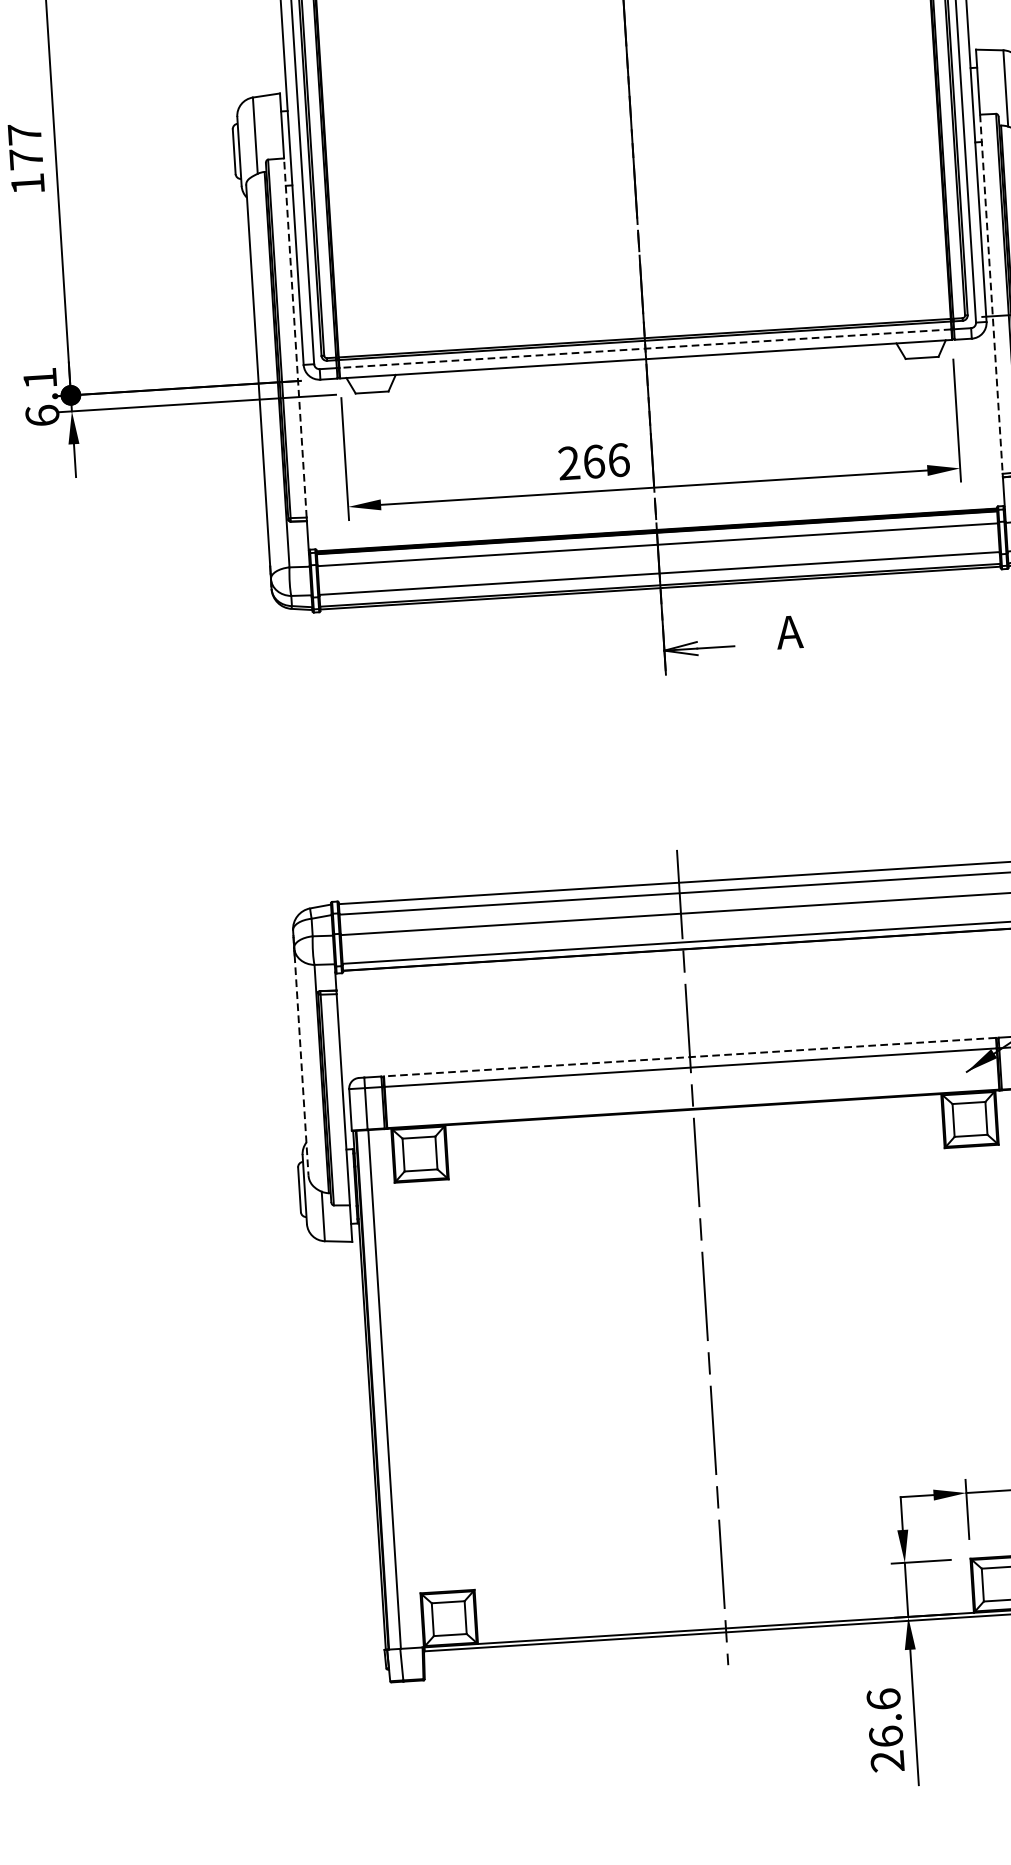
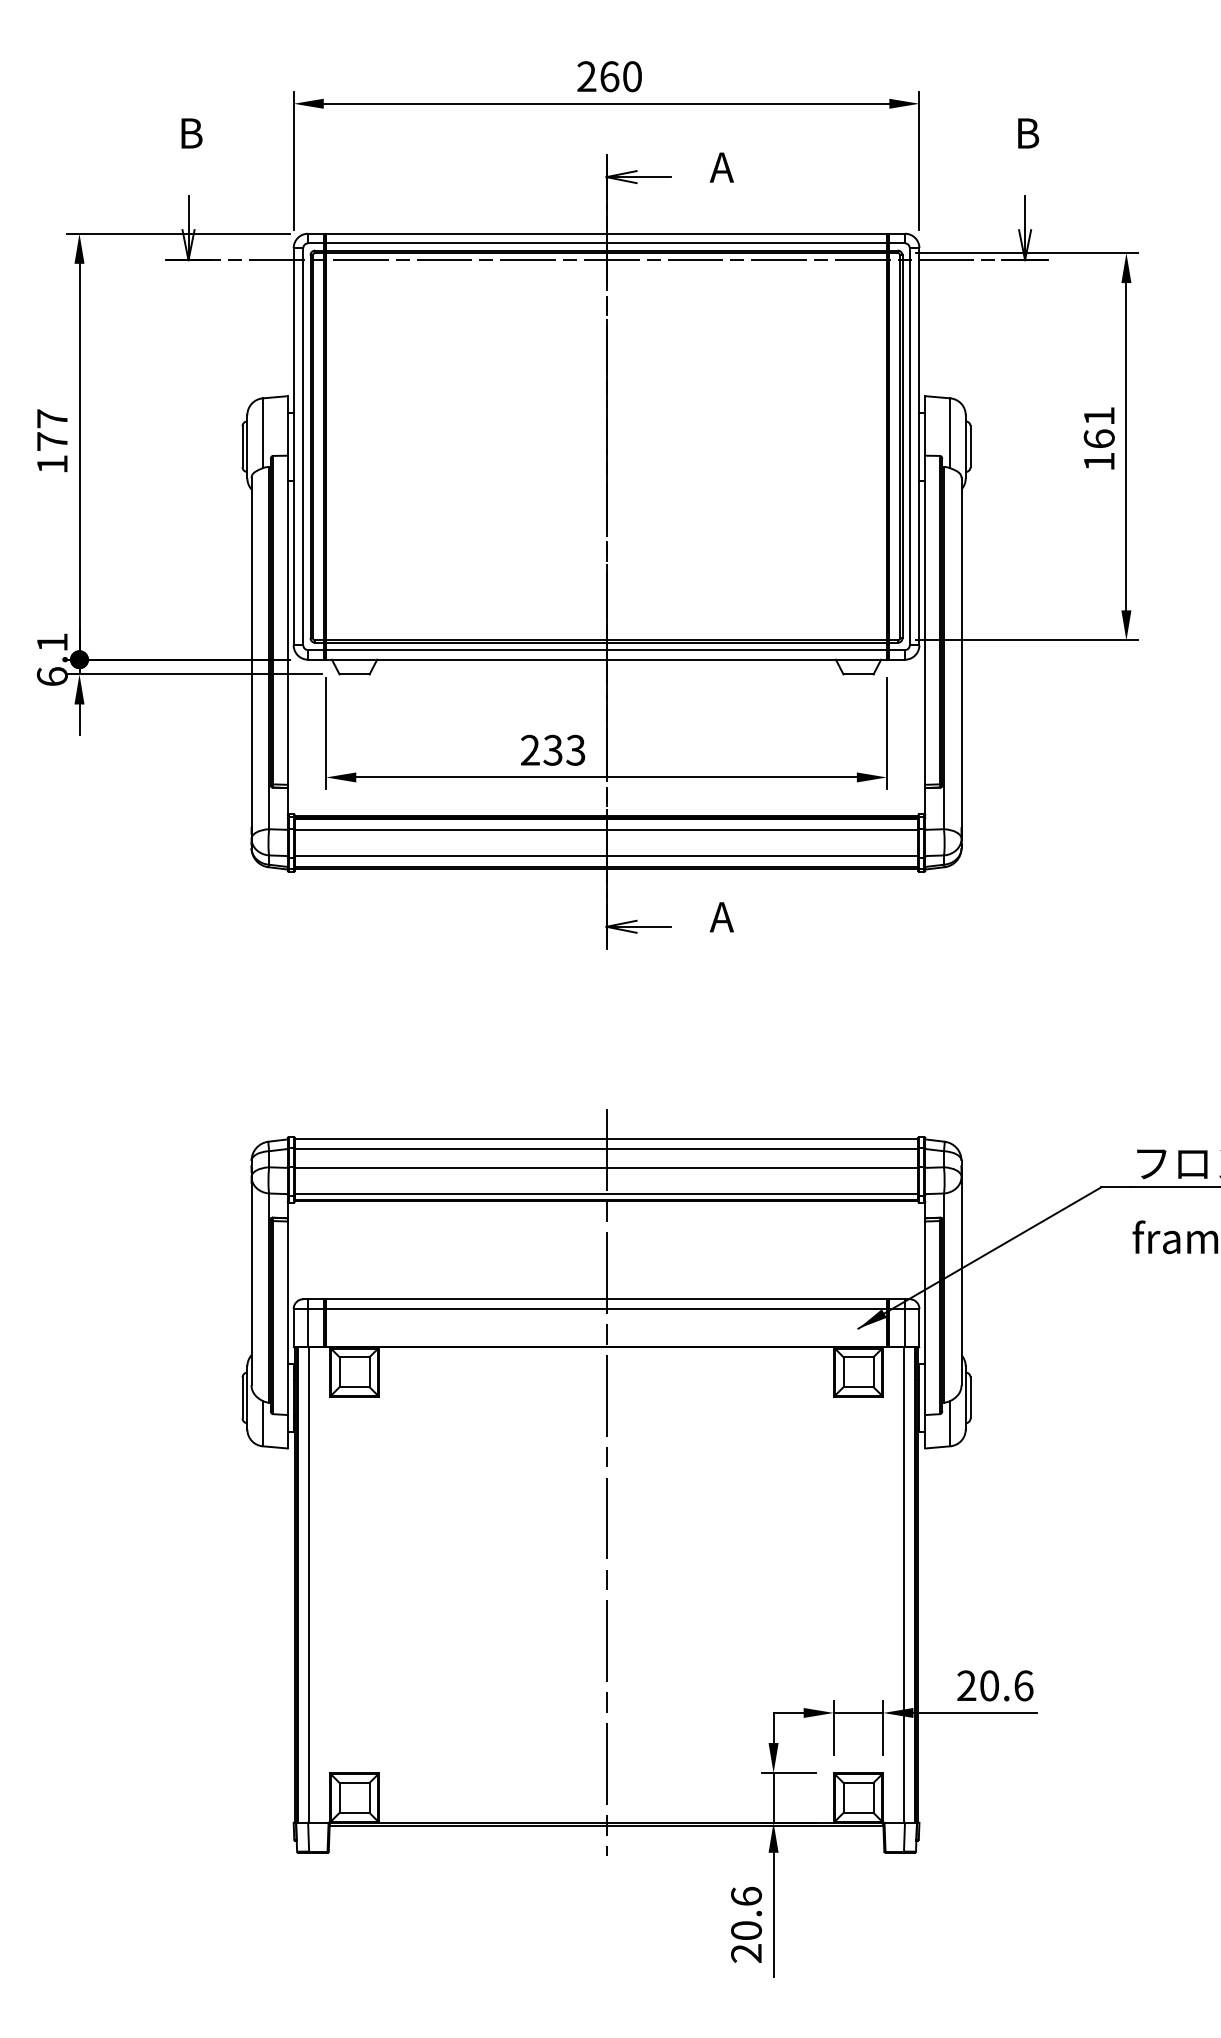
line: (991, 294) -> (925, 620), dashed -> solid
line: (295, 338) -> (287, 620), dashed -> solid
line: (645, 349) -> (606, 650), dashed -> solid
text: (606, 460) -> (564, 749), 266 -> 233
line: (689, 1057) -> (606, 1299), dashed -> solid
line: (301, 1065) -> (251, 1284), dashed -> solid
text: (886, 1736) -> (746, 1930), 26.6 -> 20.6

